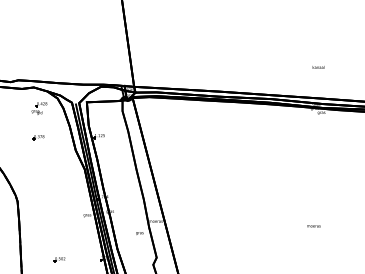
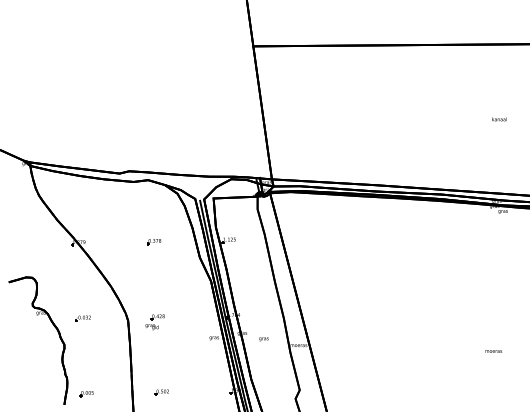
text: (318, 67) -> (499, 119), moved
part: (38, 108) -> (154, 322), moved
text: (139, 233) -> (263, 339), moved
part: (59, 259) -> (161, 392), moved

